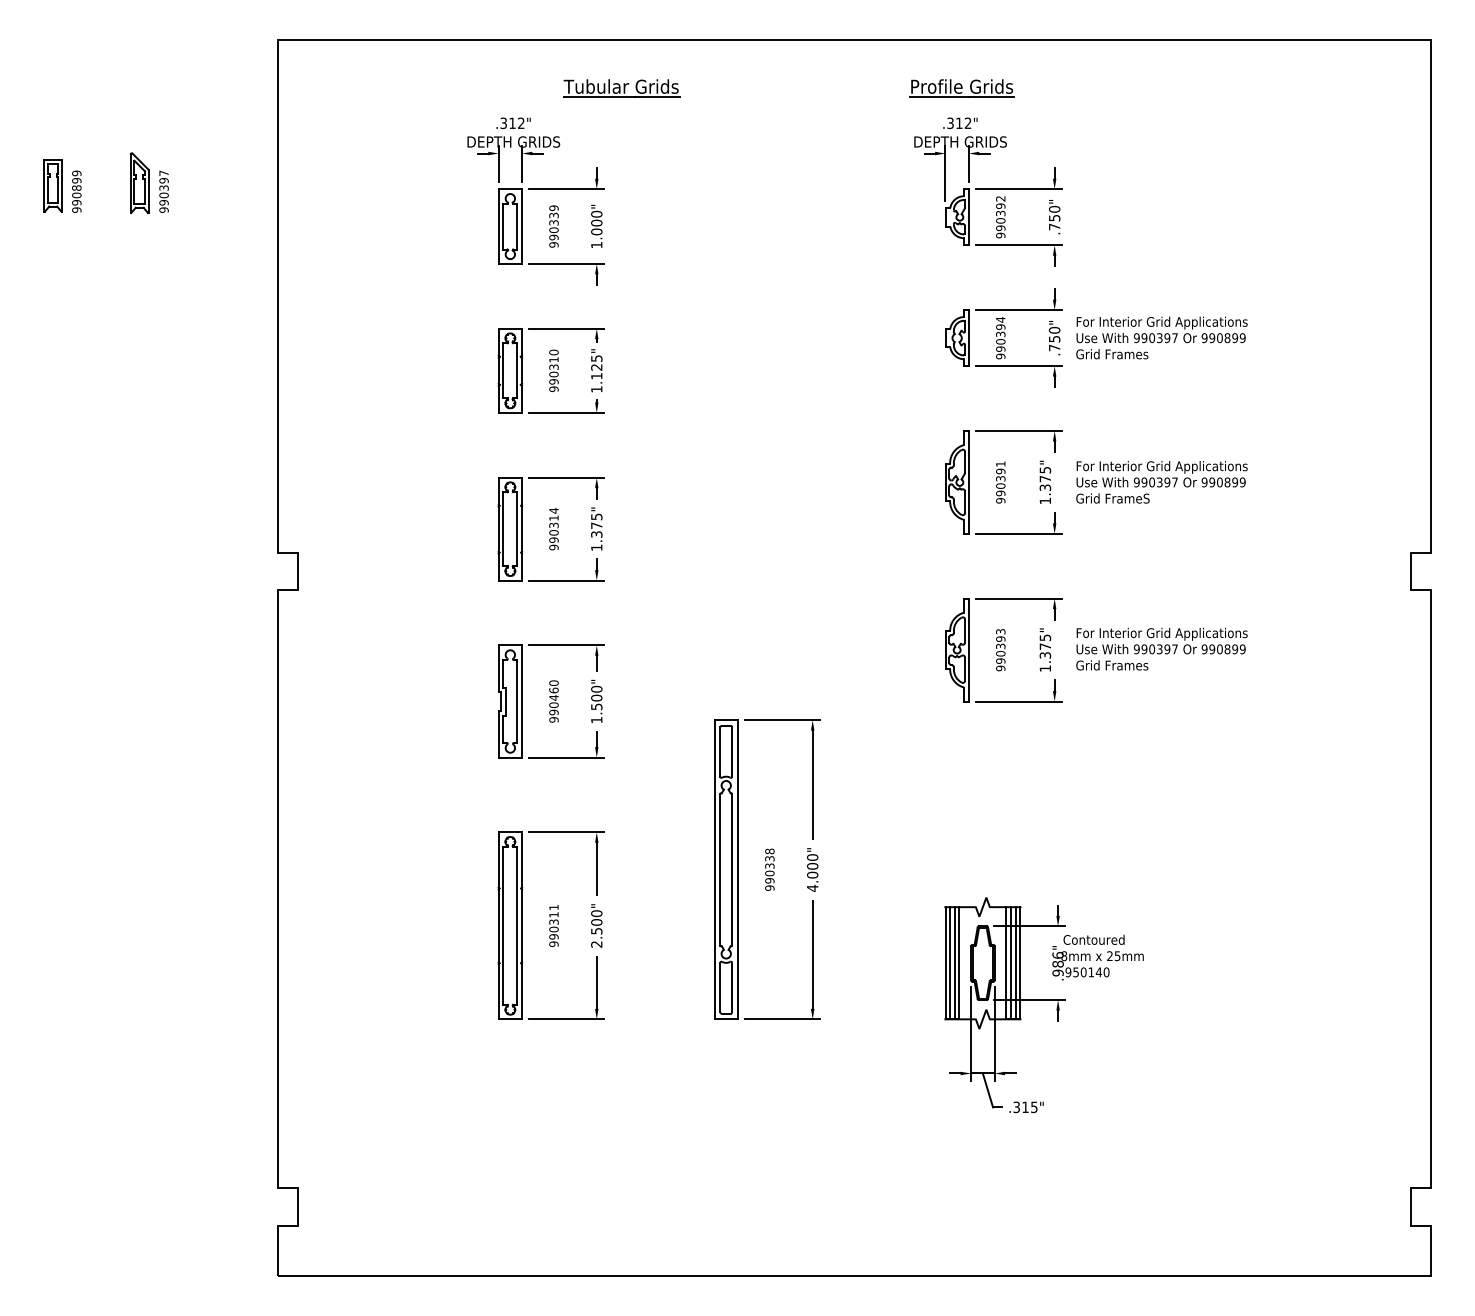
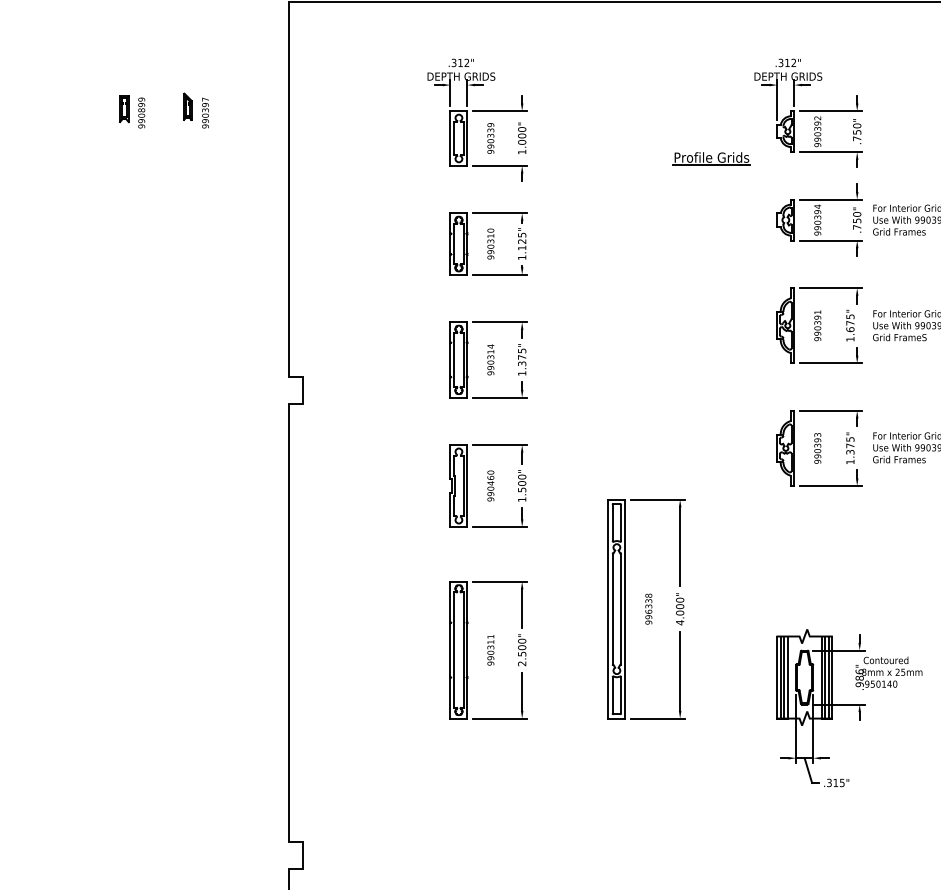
part: (621, 88) -> (540, 37), removed
part: (961, 88) -> (711, 158), moved
part: (139, 183) -> (187, 106), size x0.6
part: (52, 185) -> (123, 108), size x0.7
text: (1045, 487) -> (850, 329), 1.375" -> 1.675"
text: (769, 872) -> (648, 611), 990338 -> 996338

